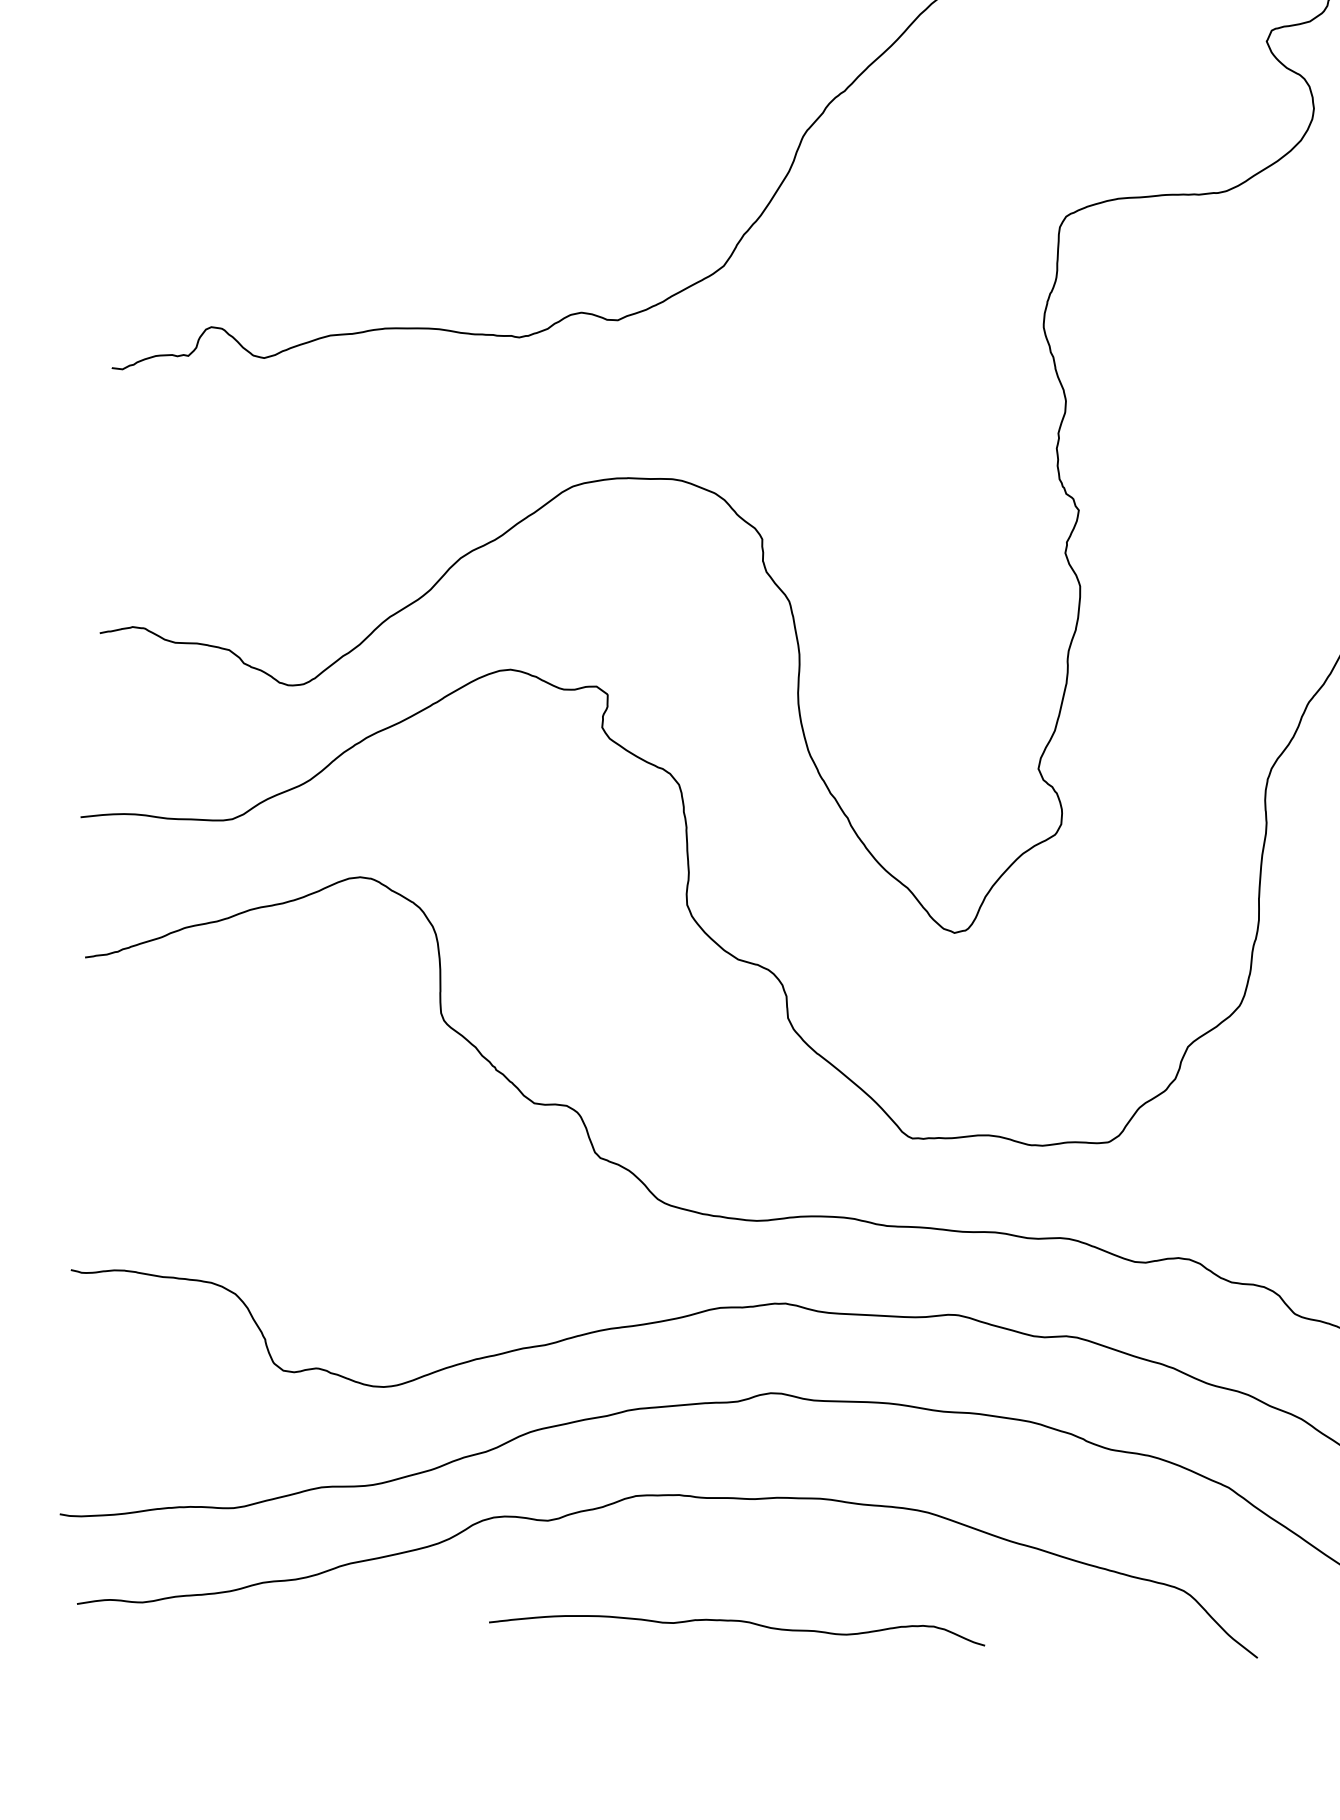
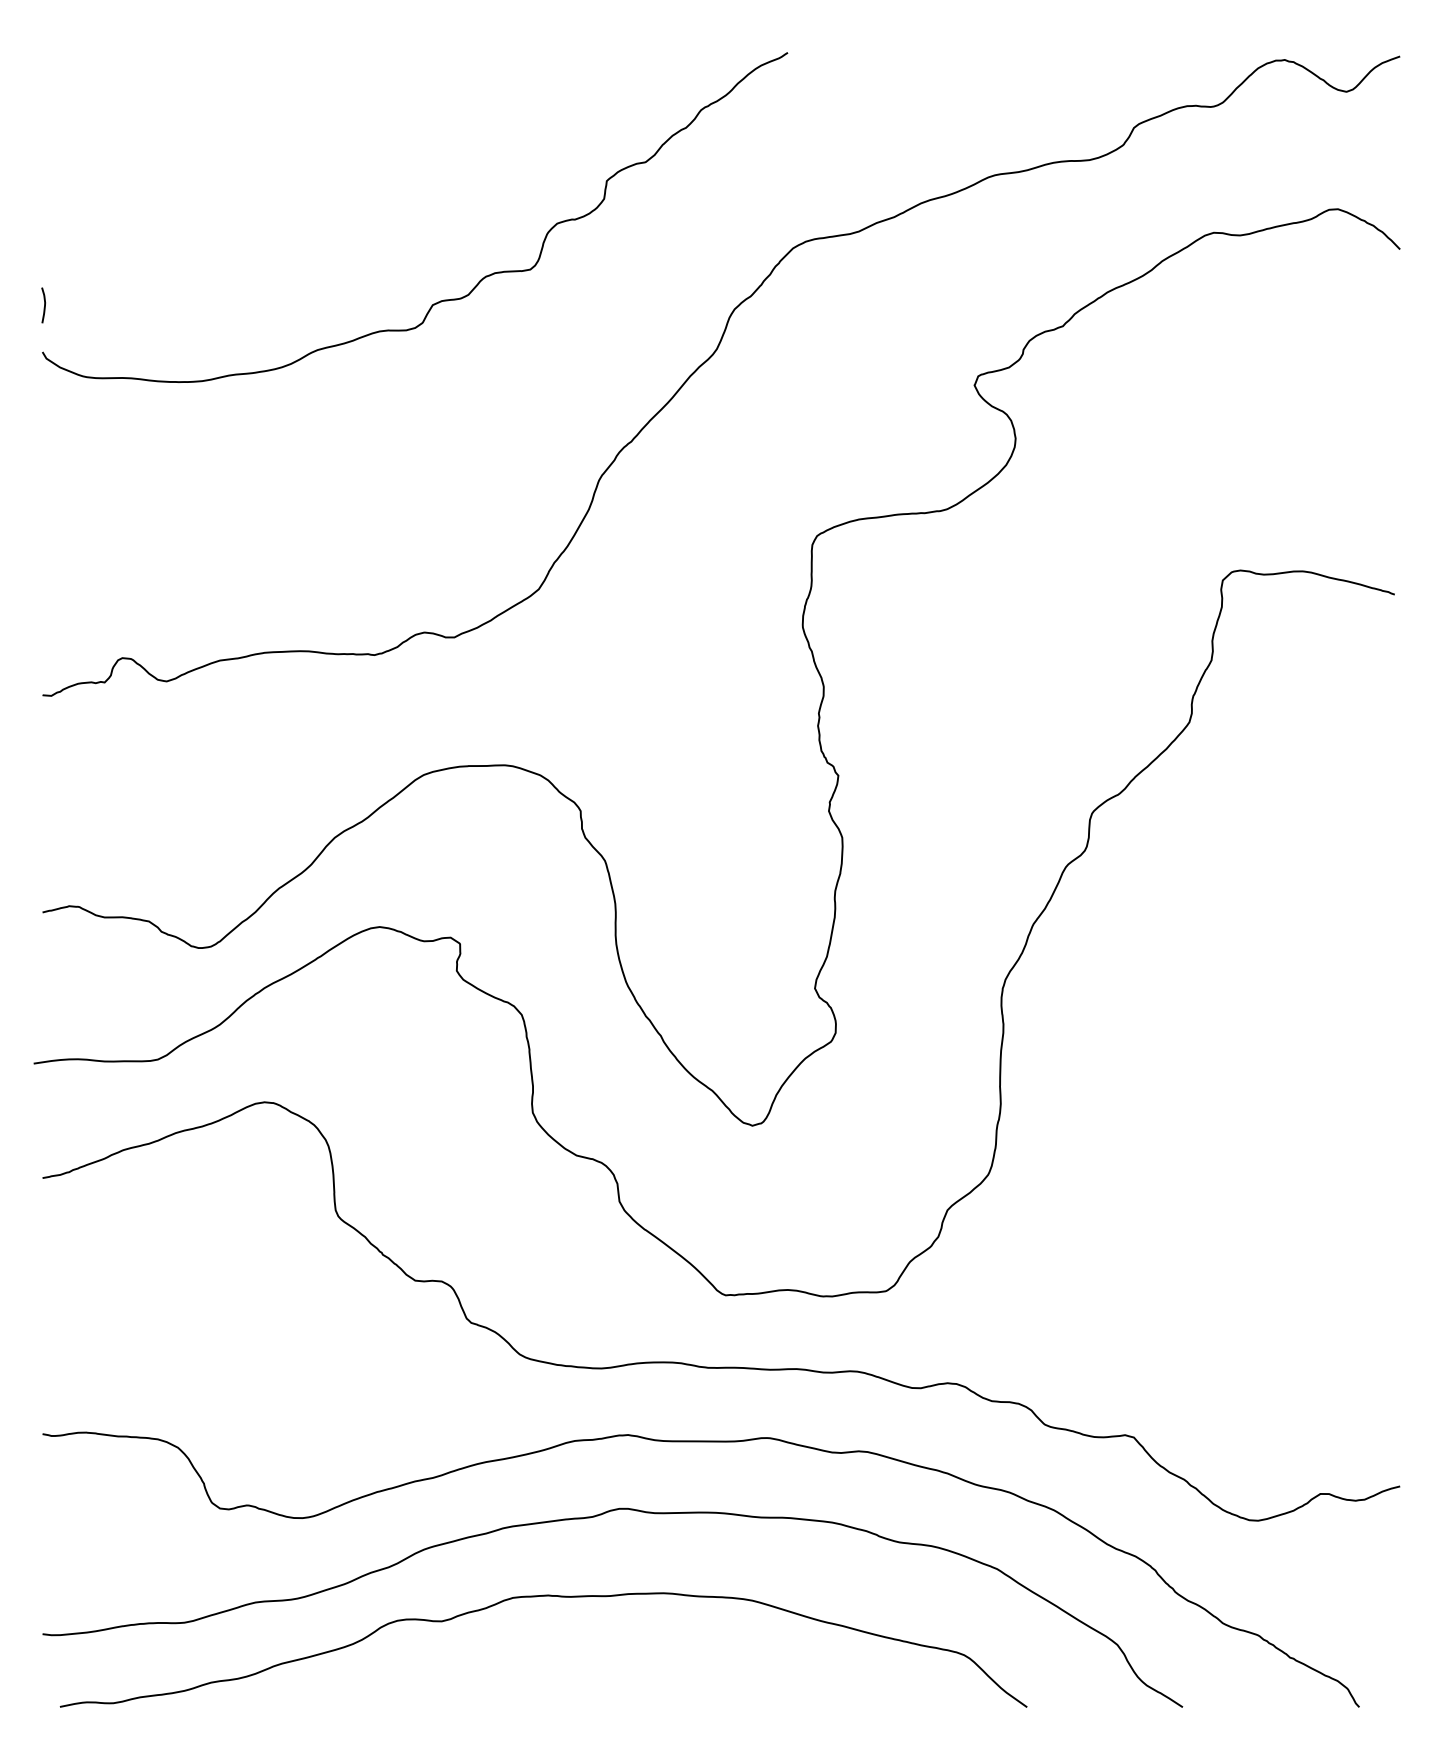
curve: (737, 1622) -> (600, 1697), removed

